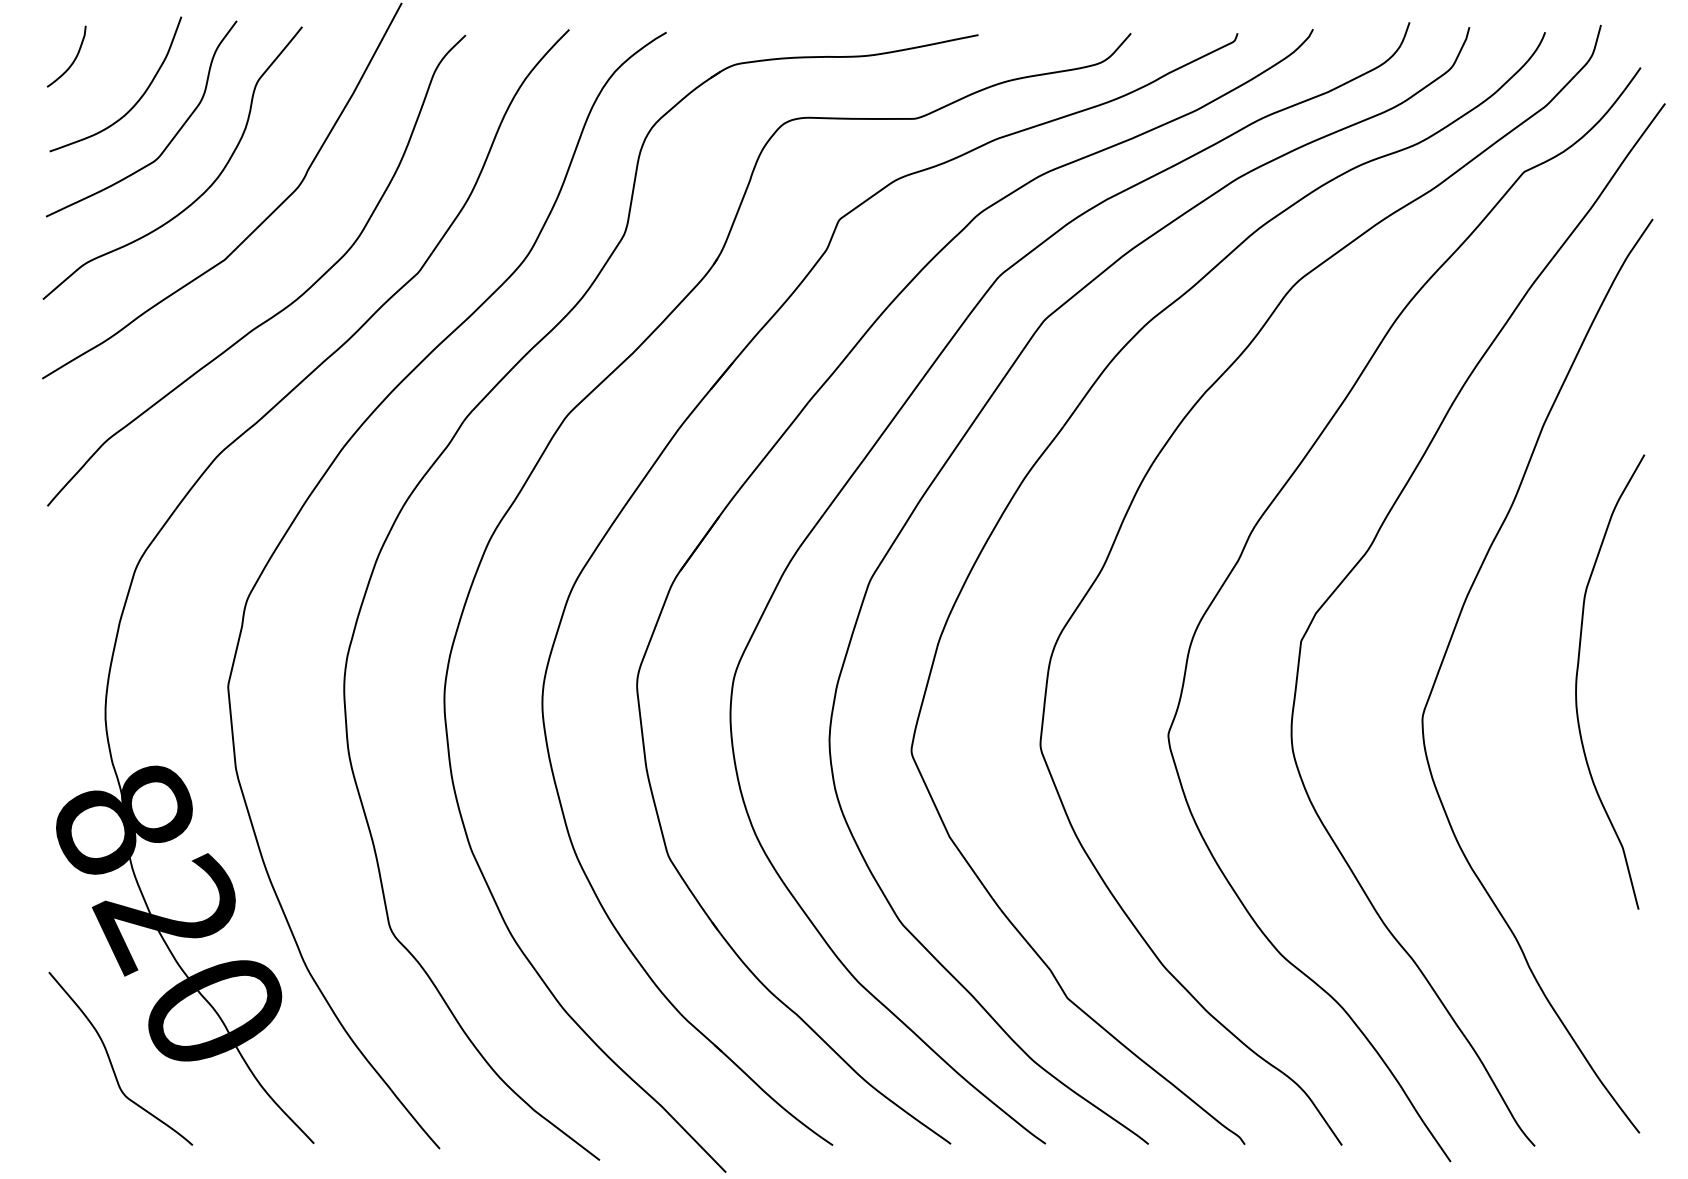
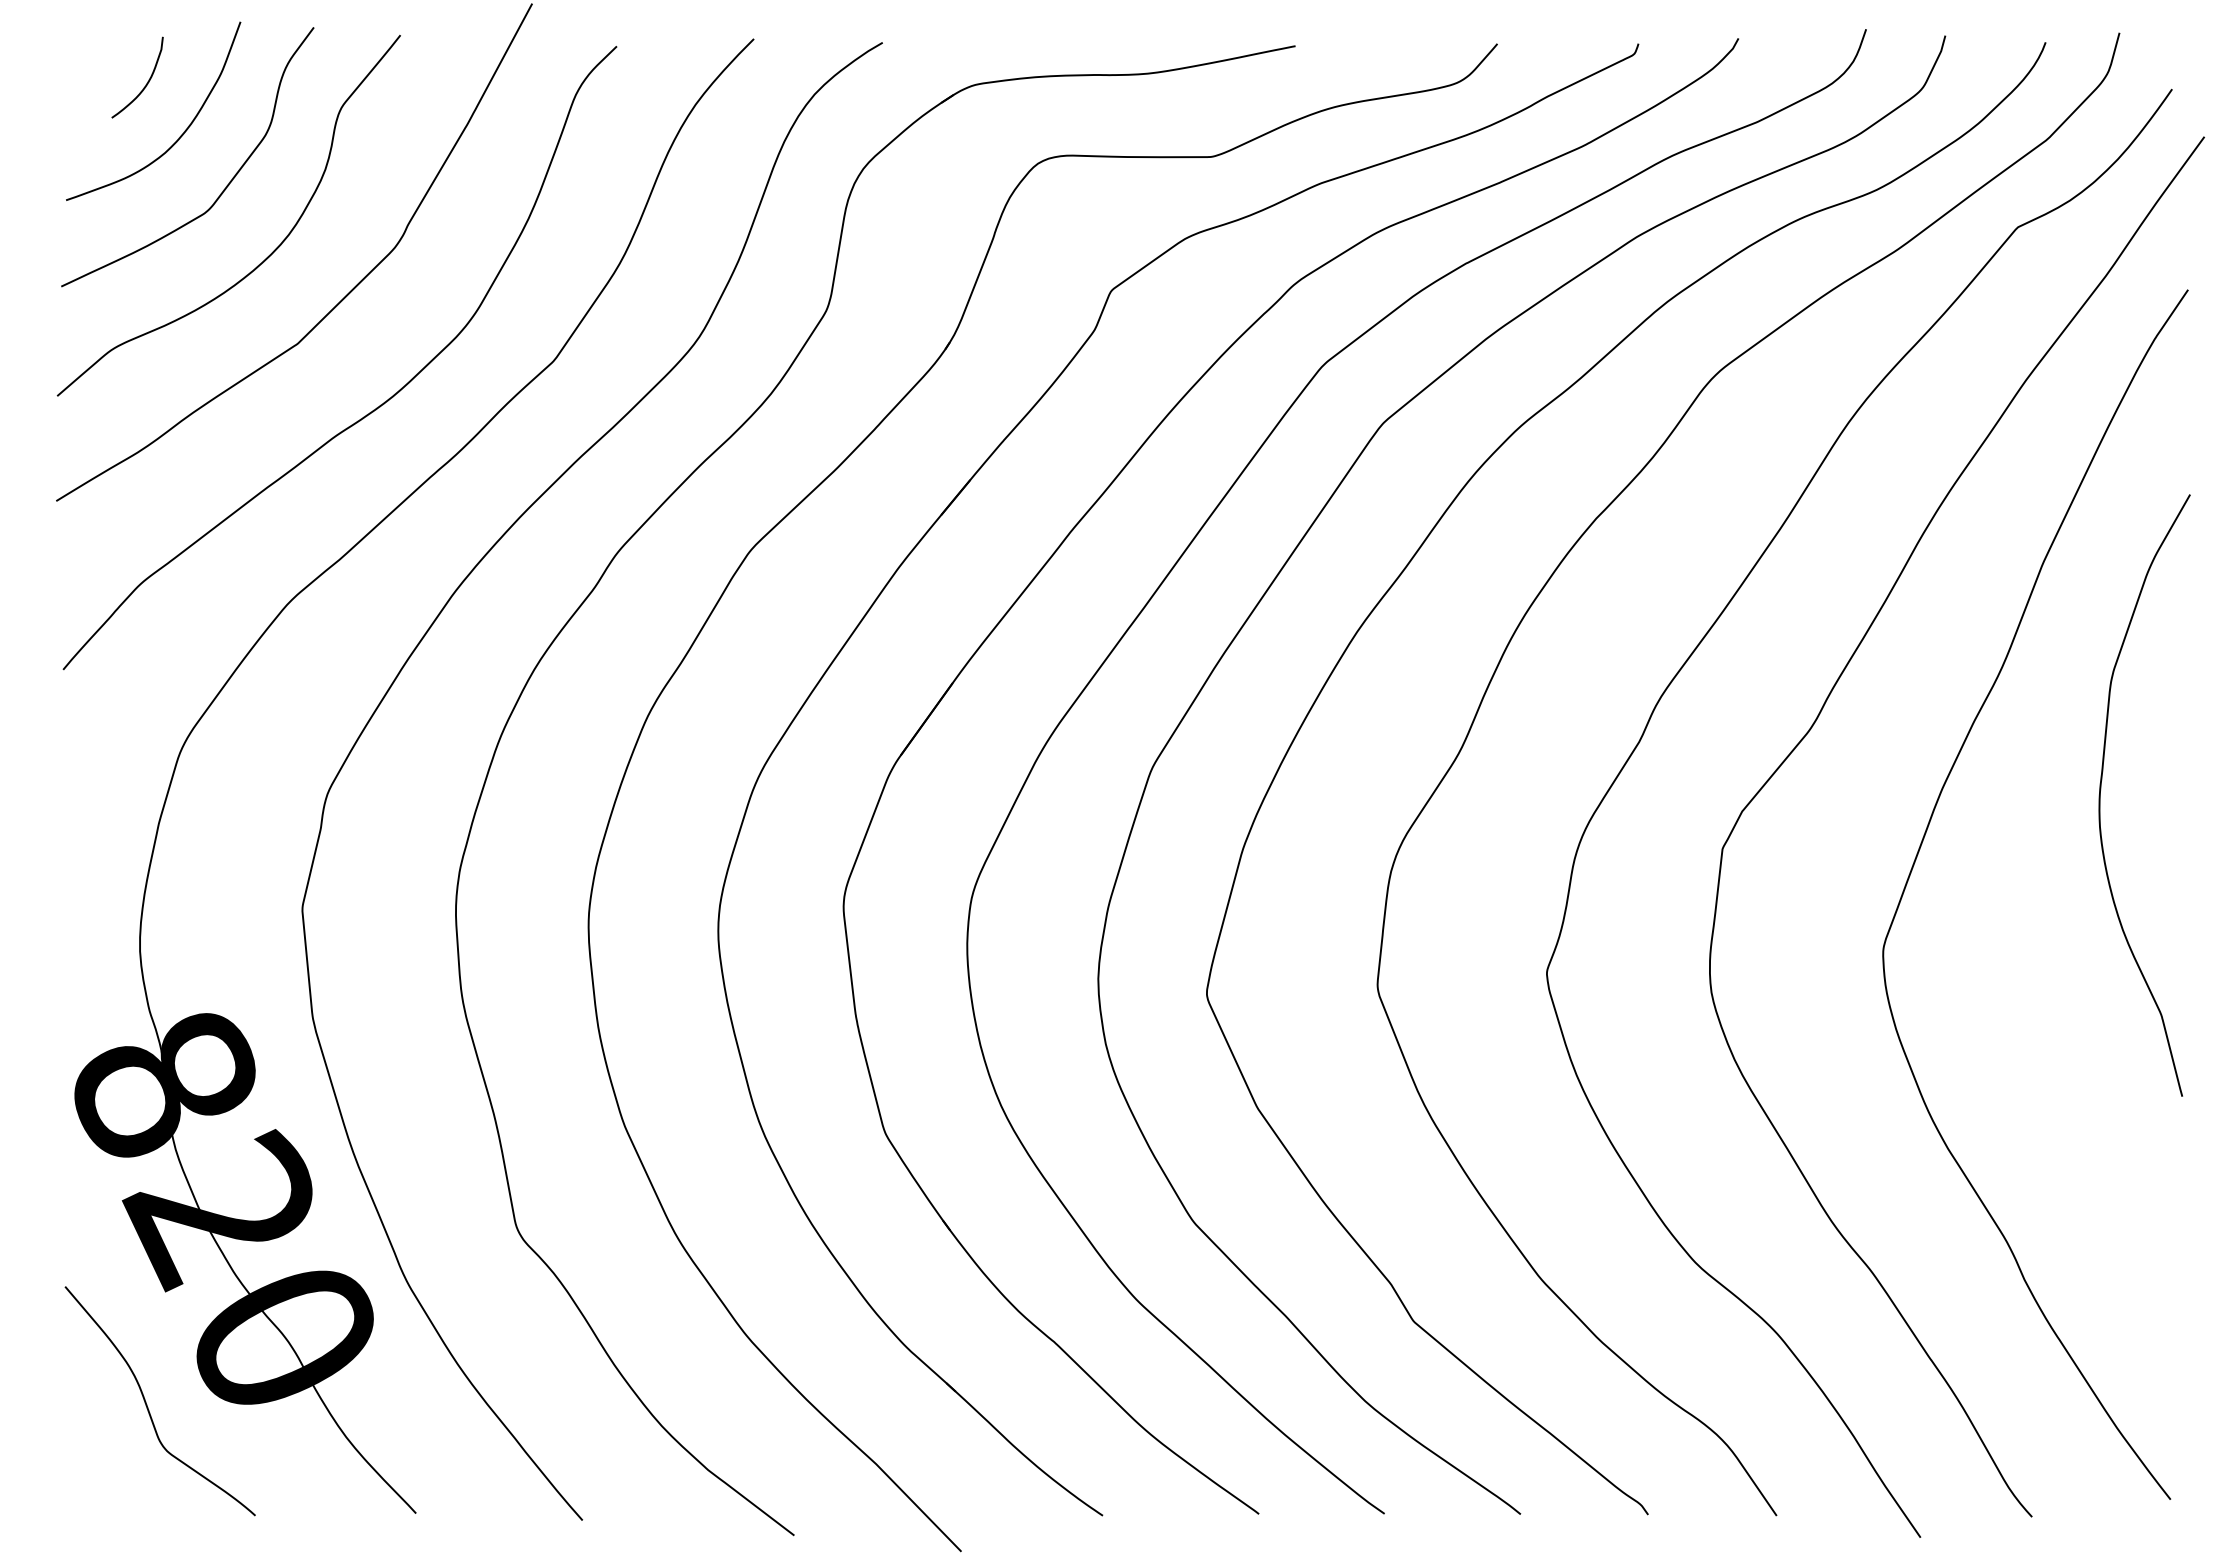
curve: (72, 61) -> (145, 84), moved
curve: (1577, 677) -> (2101, 789), moved

